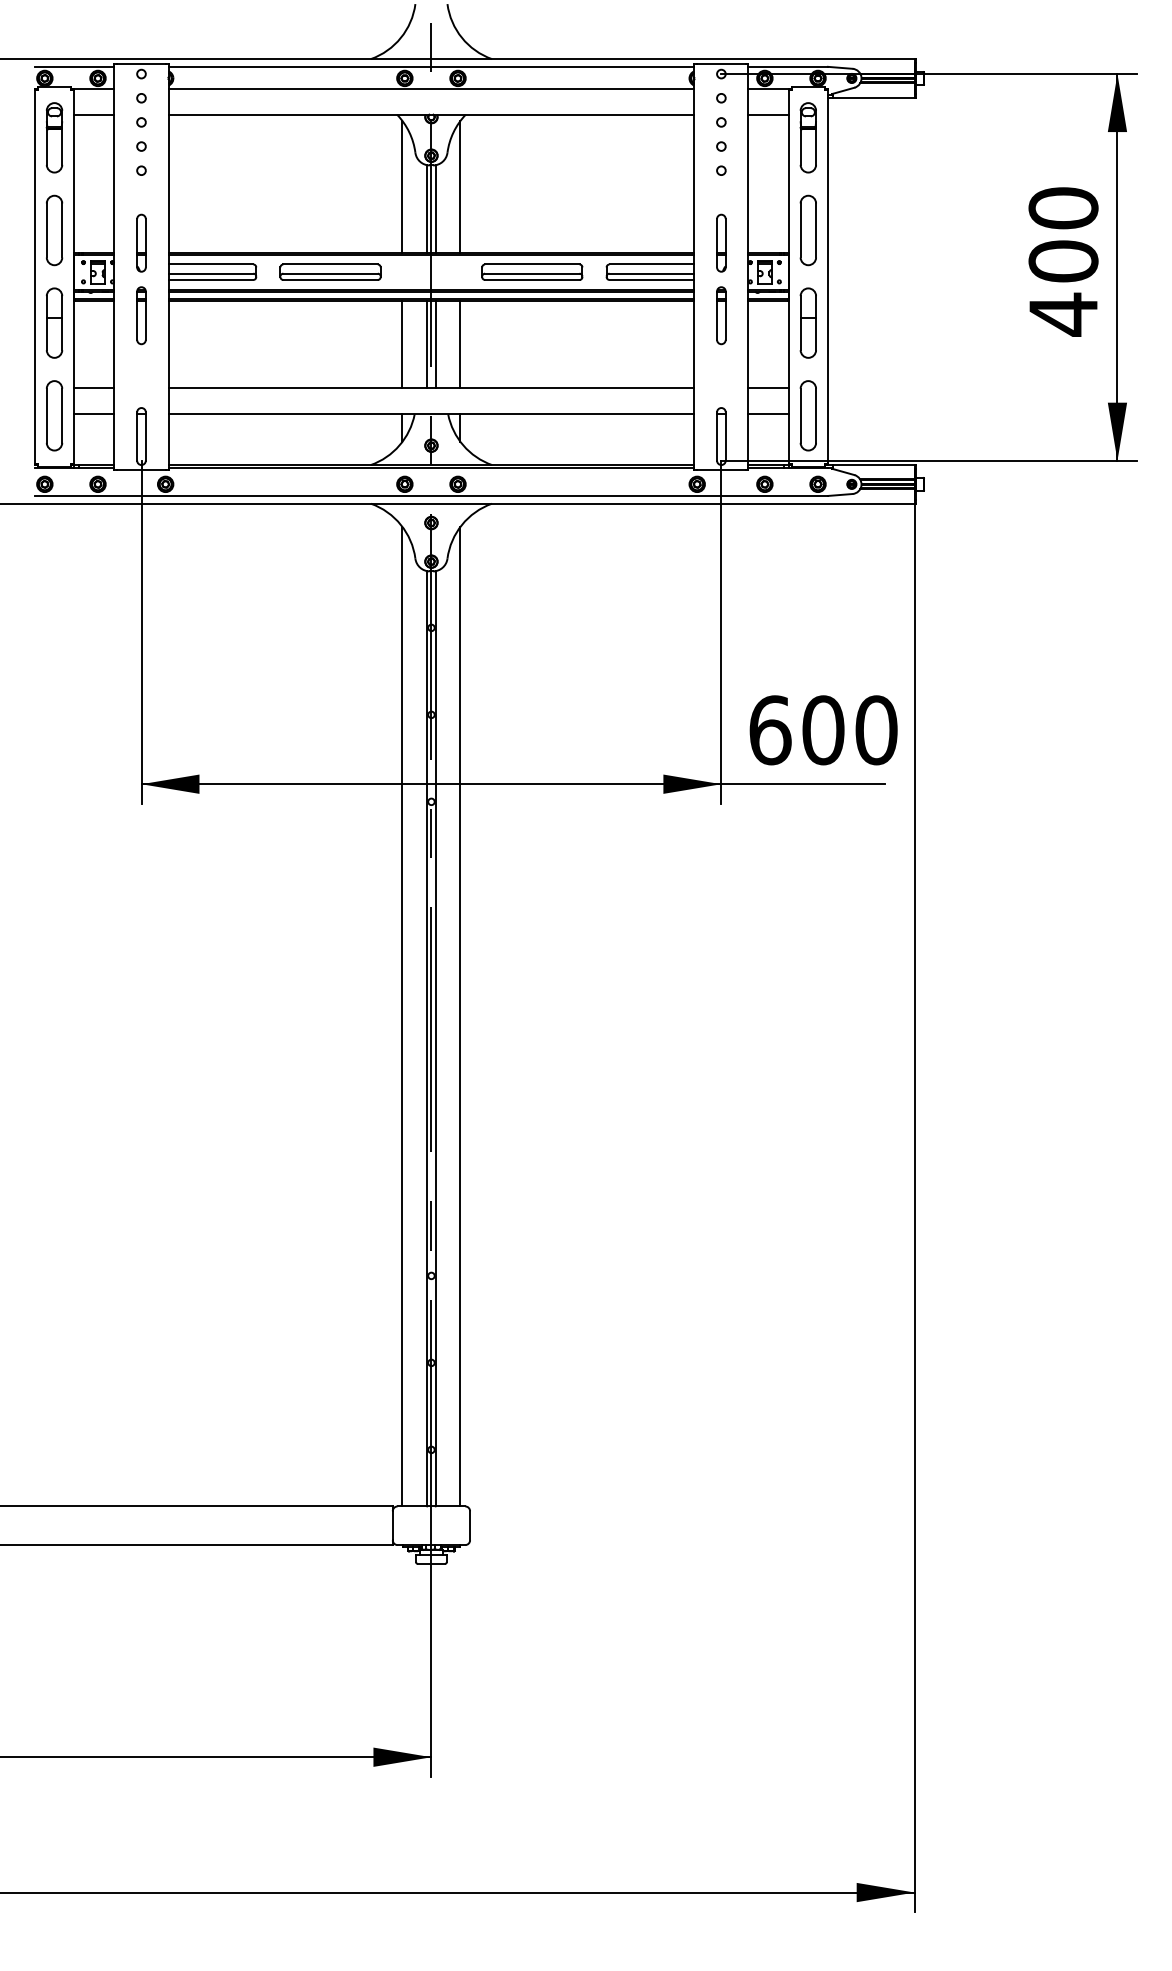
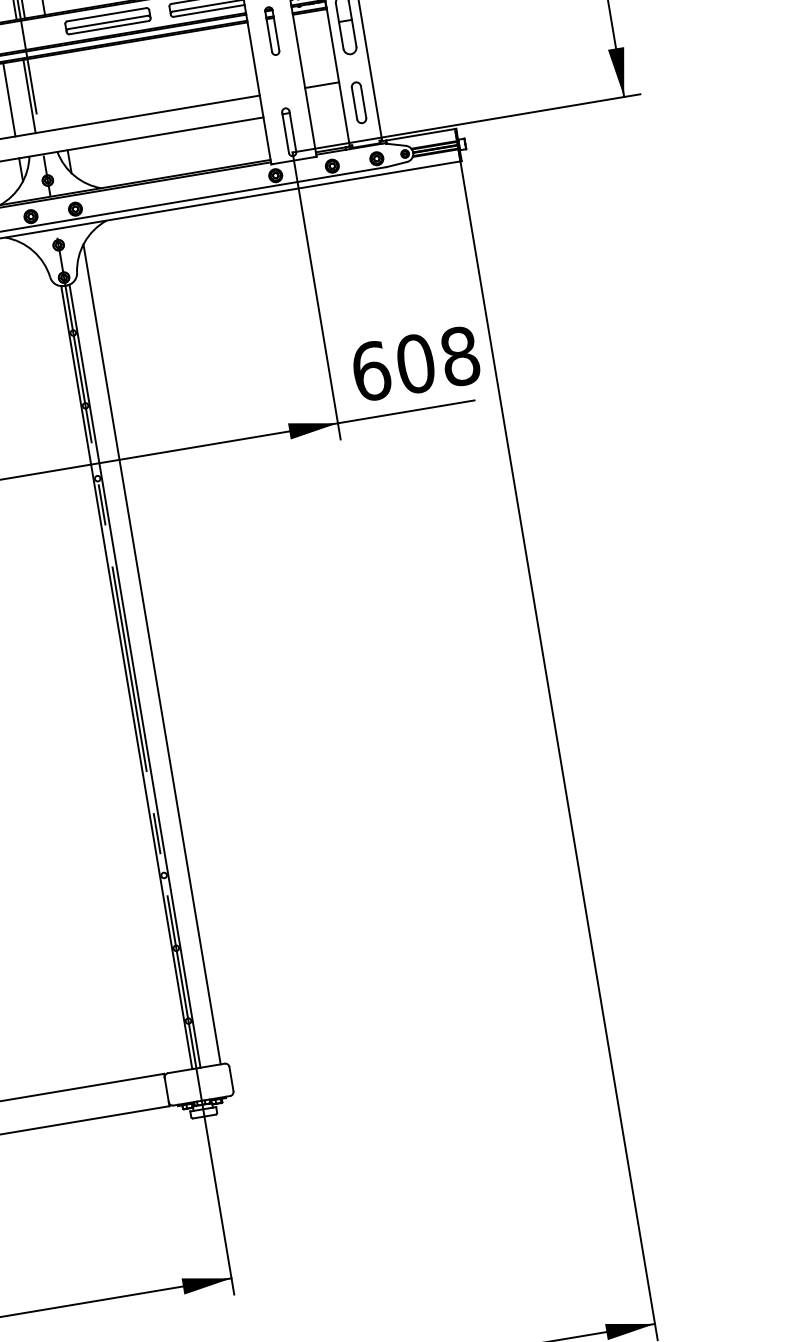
line: (436, 344) -> (37, 95), removed
line: (460, 344) -> (57, 91), removed
line: (768, 414) -> (325, 107), removed
part: (807, 415) -> (358, 102), size x0.7
text: (876, 730) -> (460, 356), 600 -> 608
line: (402, 1016) -> (103, 662), removed

